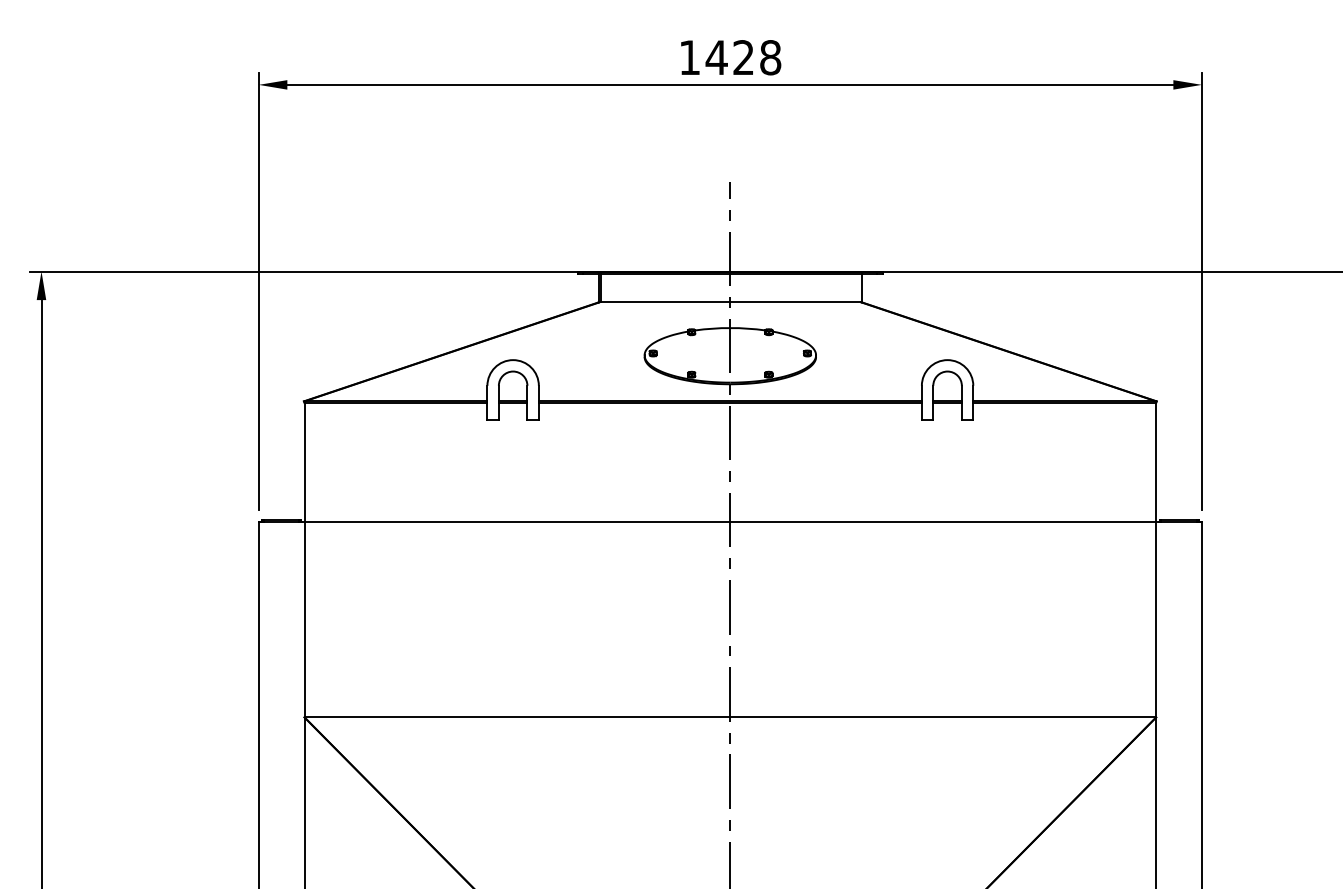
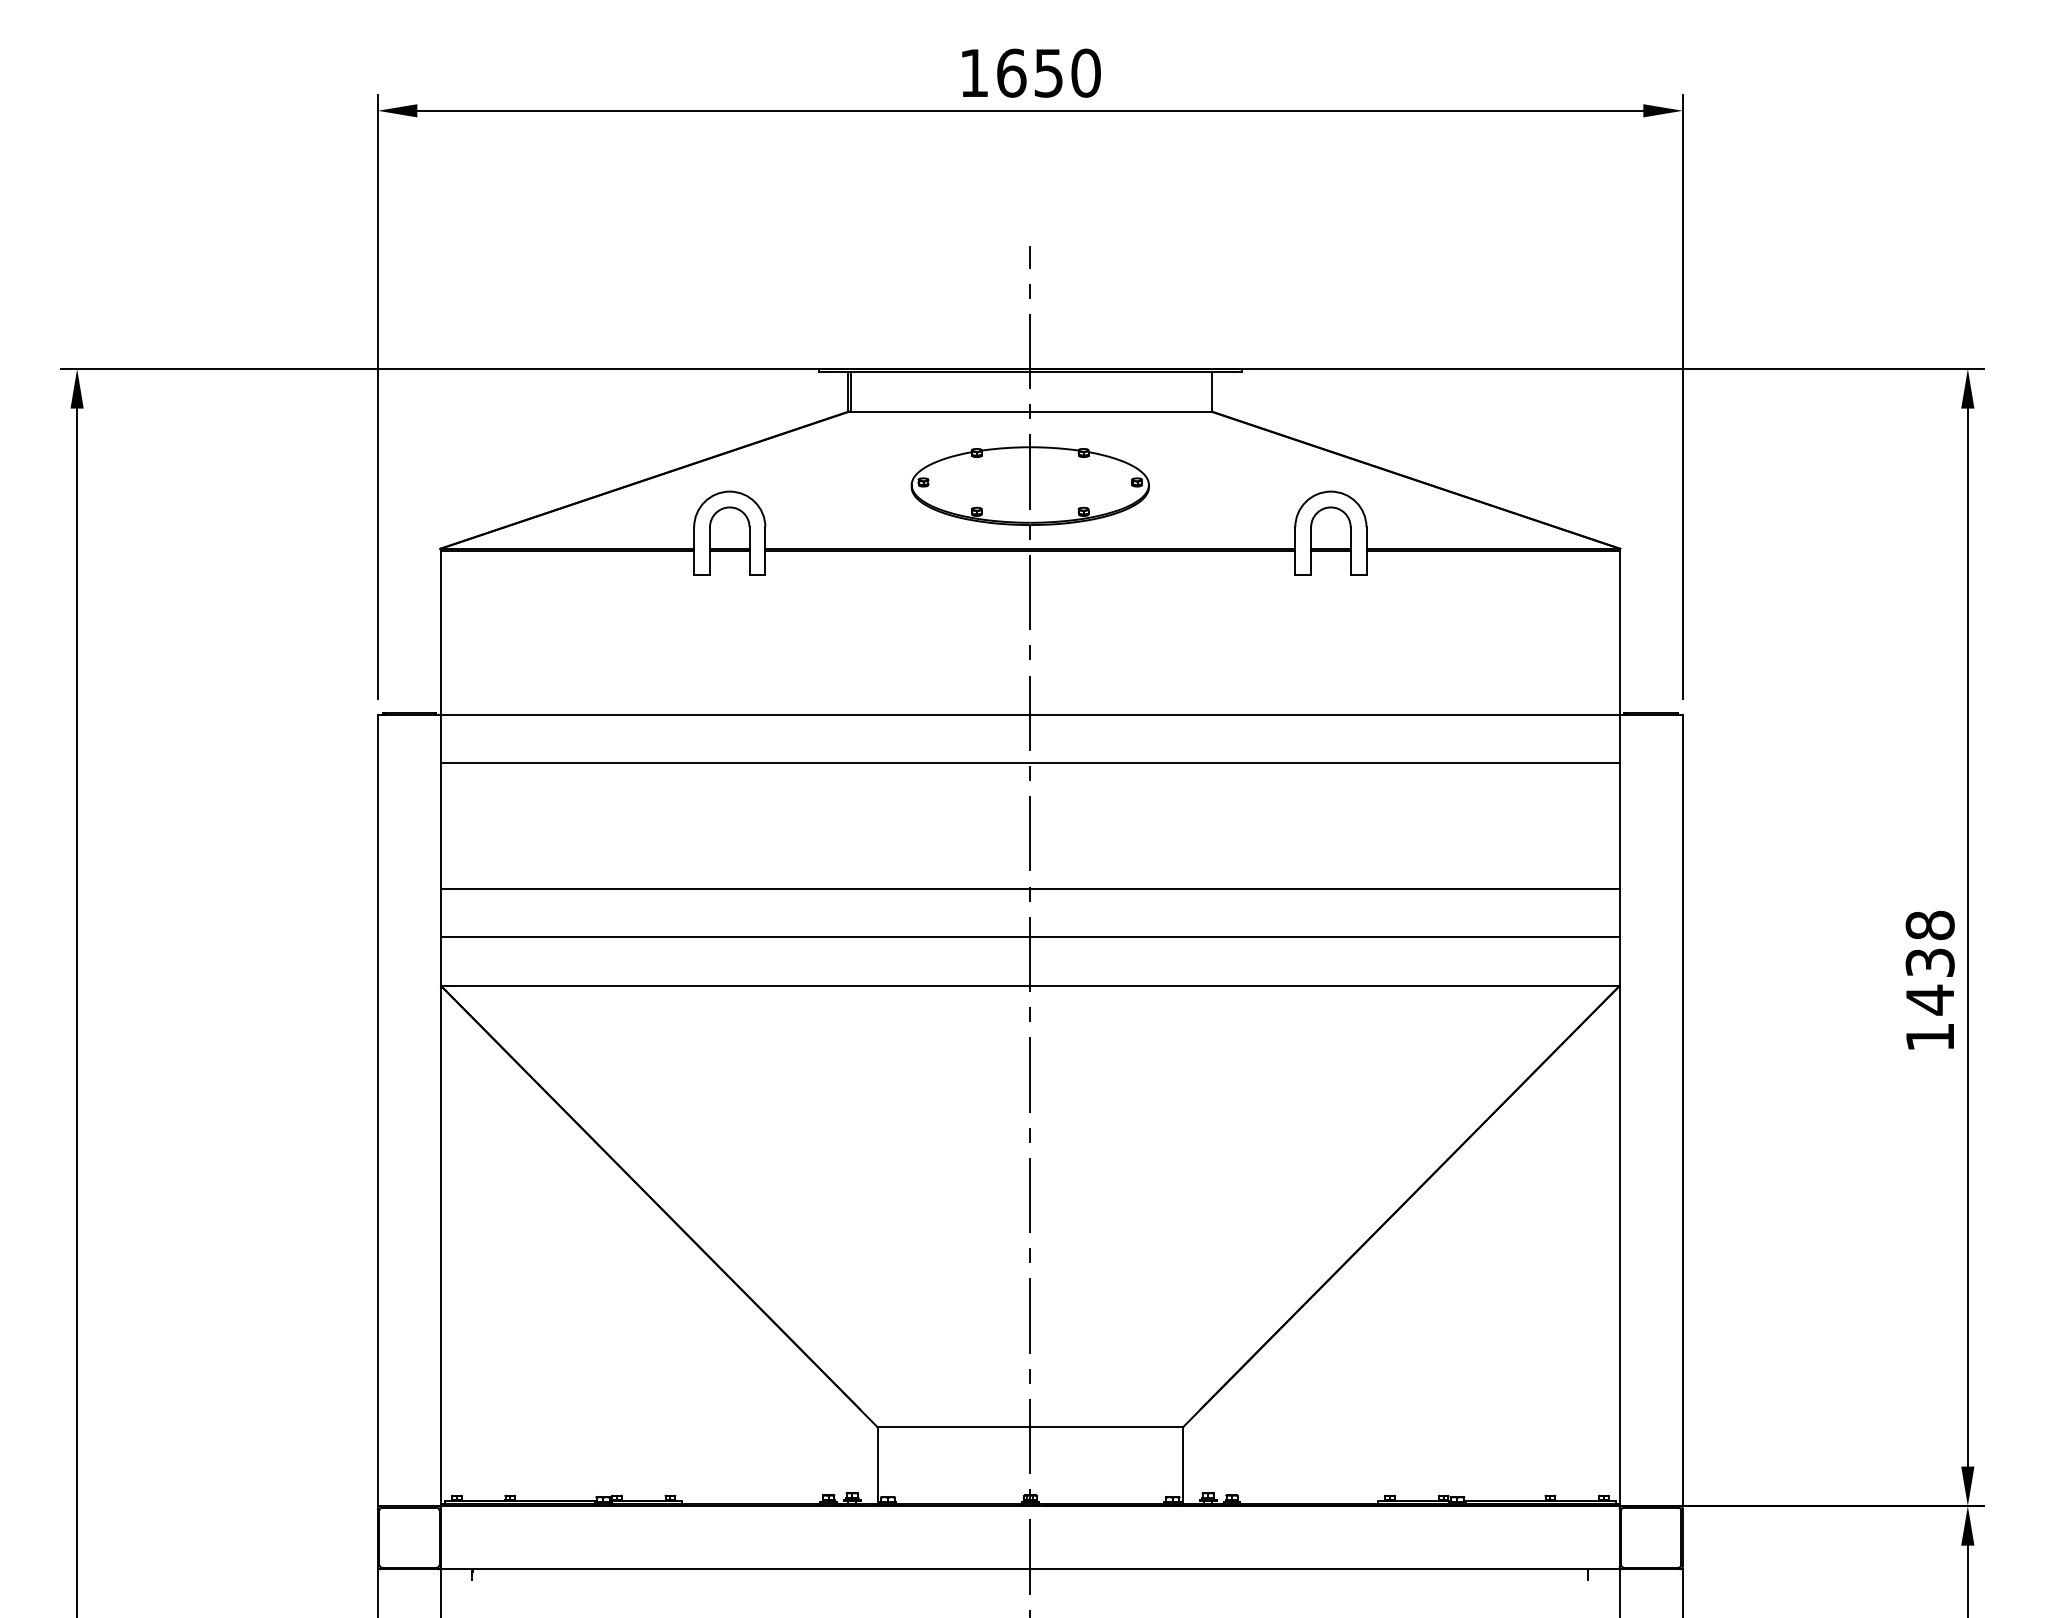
text: (743, 57) -> (1048, 72), 1428 -> 1650
line: (730, 555) -> (1030, 762), added
line: (730, 647) -> (1030, 889), added
line: (730, 681) -> (1030, 936), added

